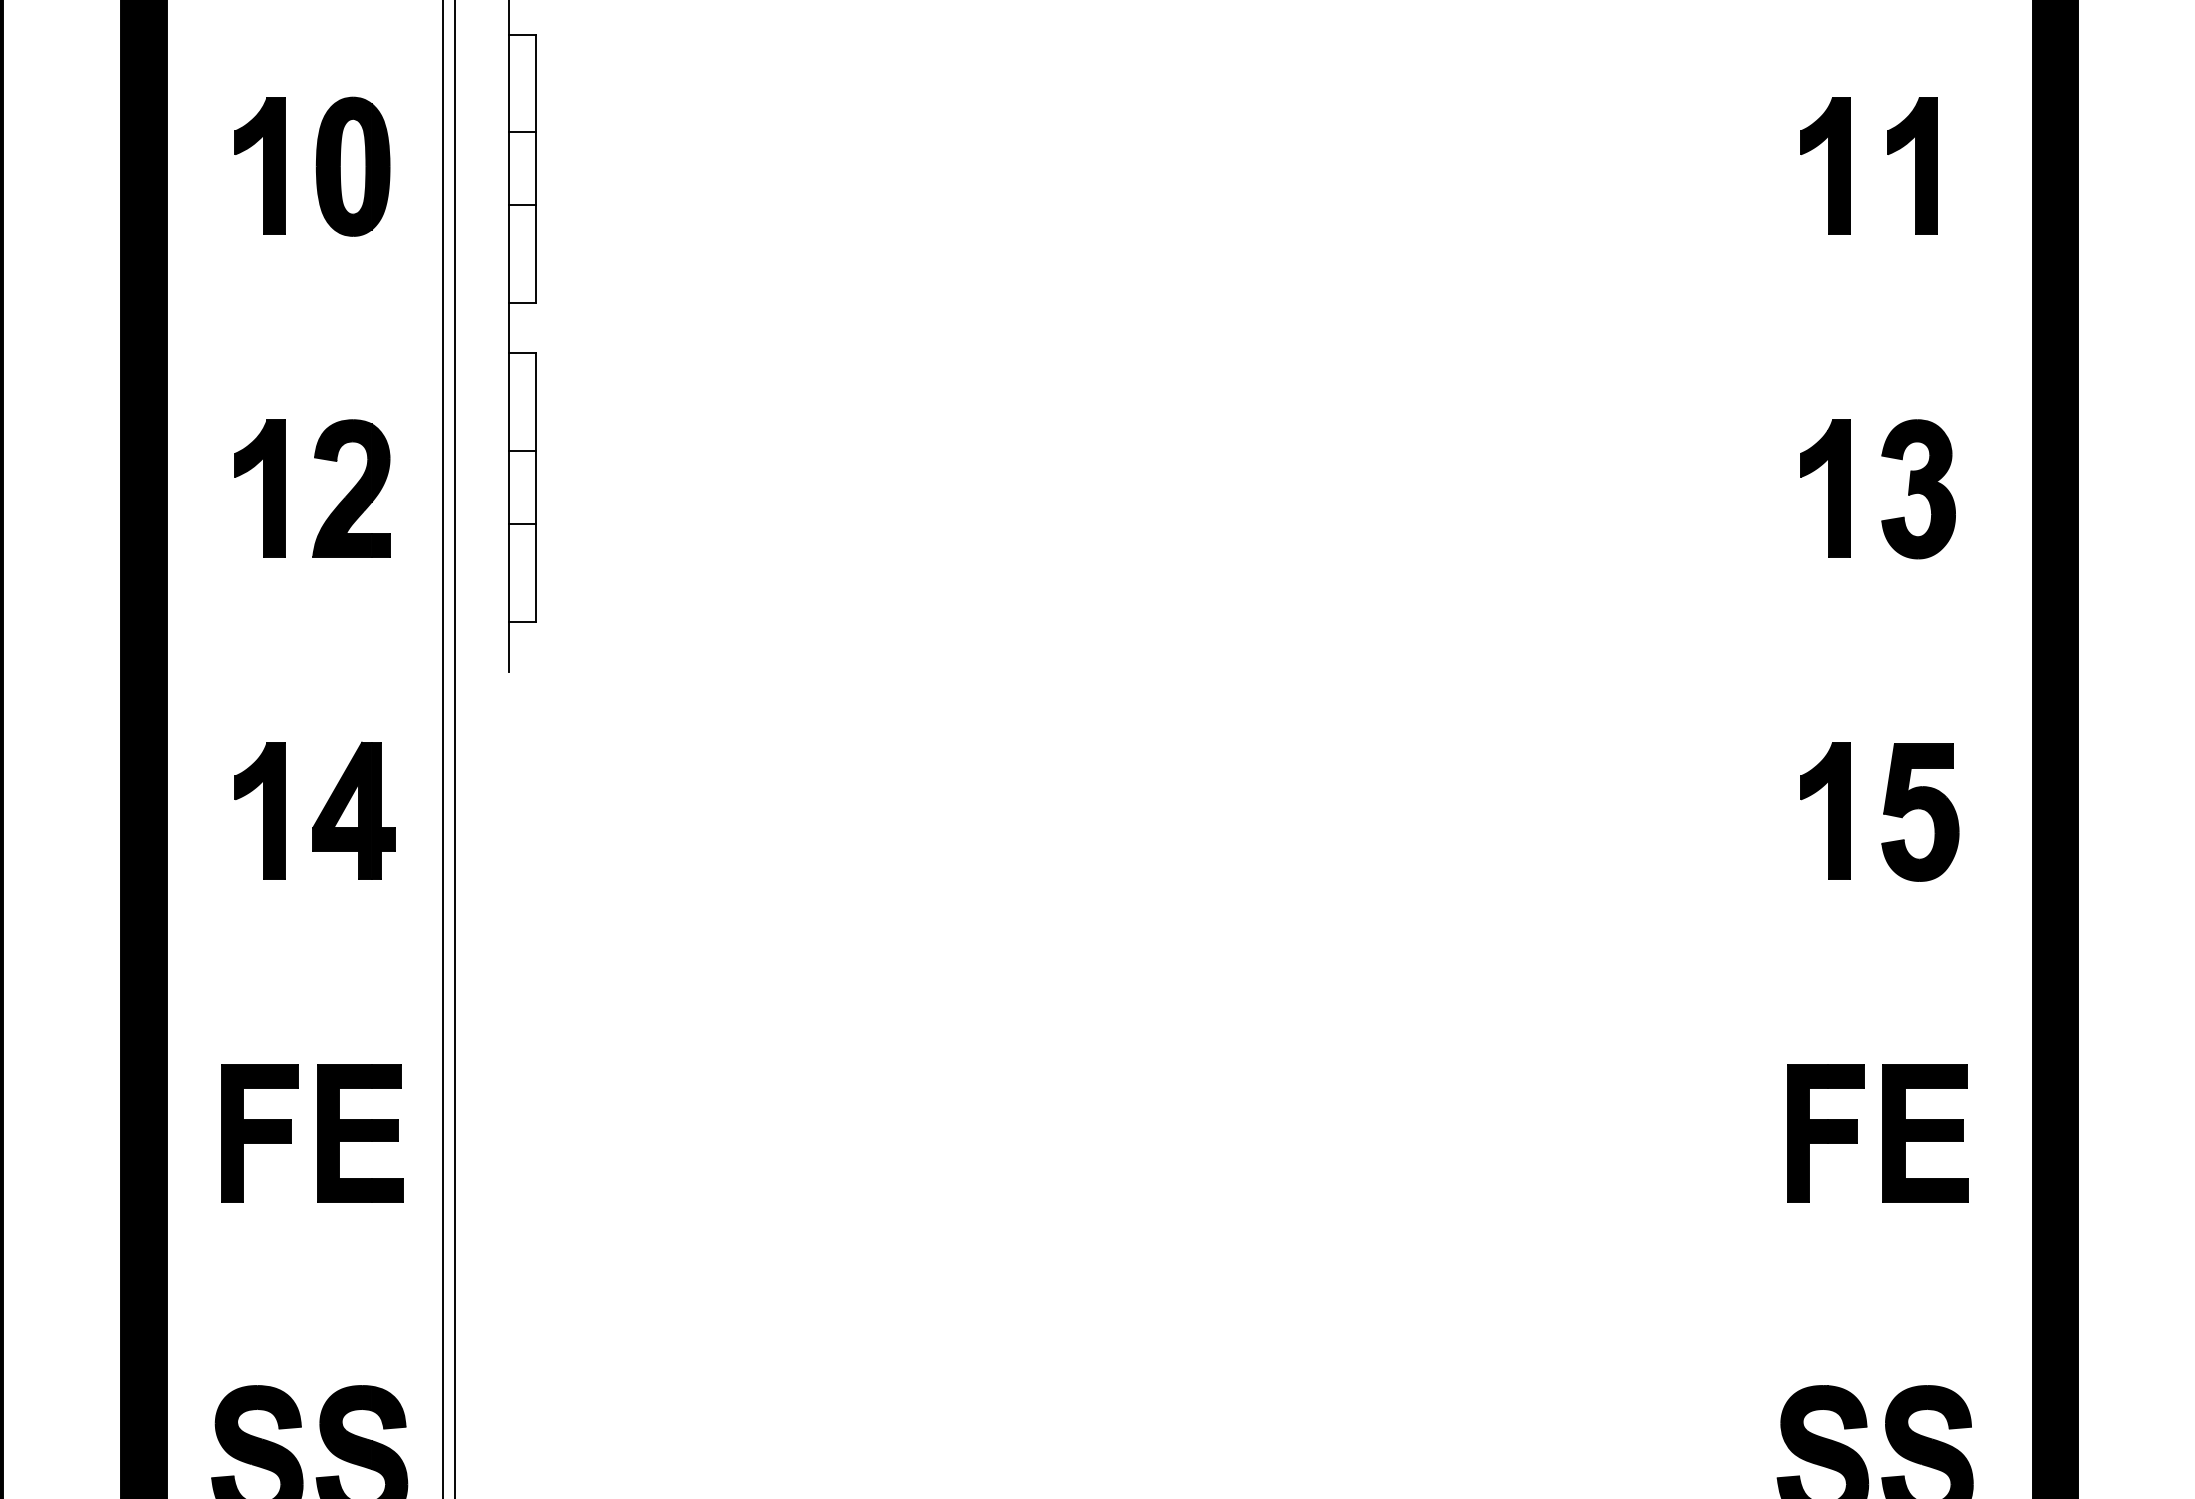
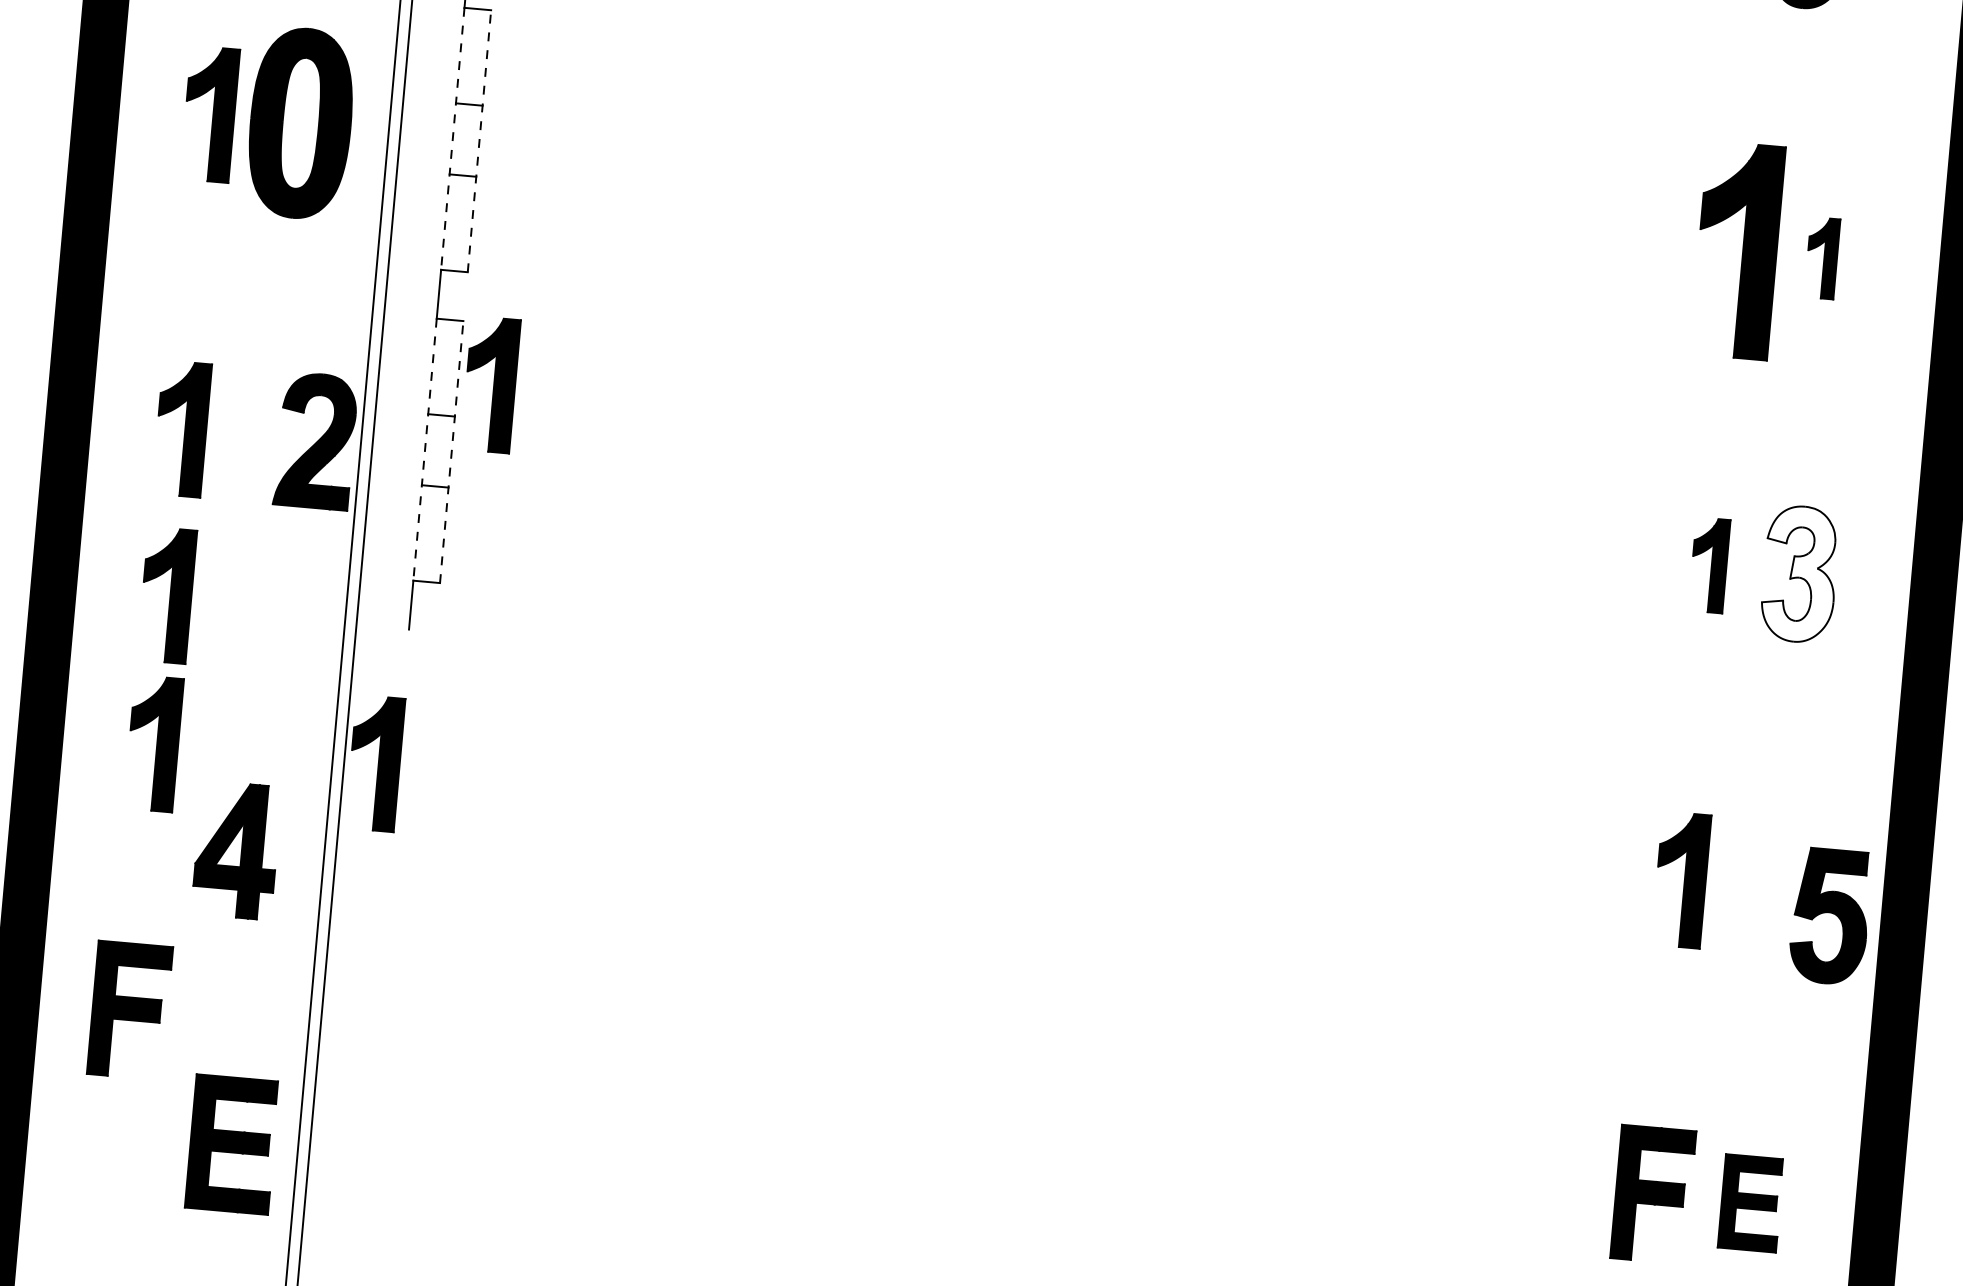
part: (1825, 165) -> (1737, 250), size x1.6
part: (1912, 165) -> (1822, 257), size x0.6
part: (352, 166) -> (300, 122), size x1.4
line: (536, 168) -> (479, 140), solid -> dashed
line: (509, 169) -> (453, 139), solid -> dashed
part: (569, 415) -> (490, 384), added
line: (536, 486) -> (451, 451), solid -> dashed
line: (509, 487) -> (425, 449), solid -> dashed
part: (351, 488) -> (316, 441), moved
part: (1825, 488) -> (1709, 565), size x0.7
fill: (1918, 489) -> (1799, 574), removed
part: (259, 658) -> (166, 594), added
part: (353, 810) -> (236, 849), moved
part: (486, 810) -> (374, 762), added
part: (1920, 812) -> (1830, 916), moved
part: (259, 1133) -> (129, 1010), moved
part: (360, 1133) -> (232, 1144), moved
part: (1925, 1133) -> (1750, 1203), size x0.7

